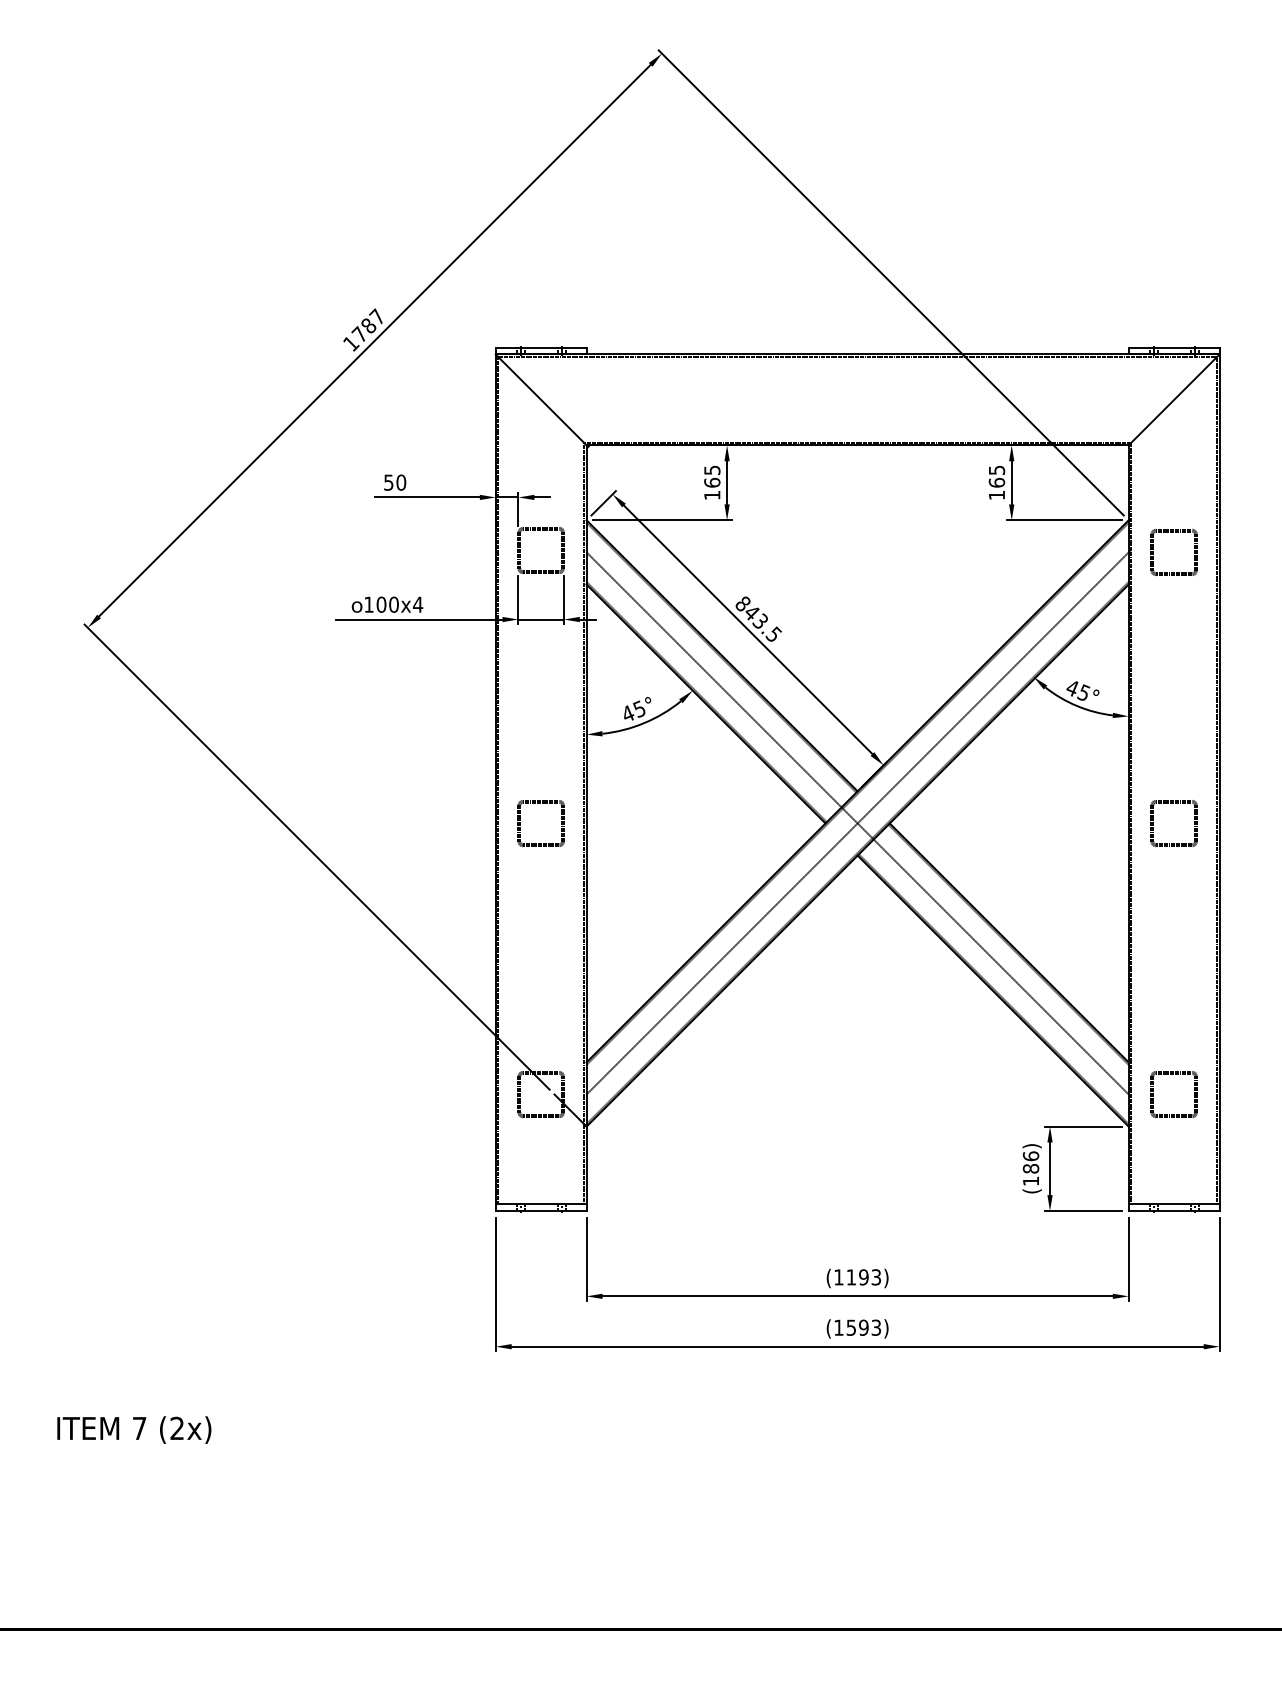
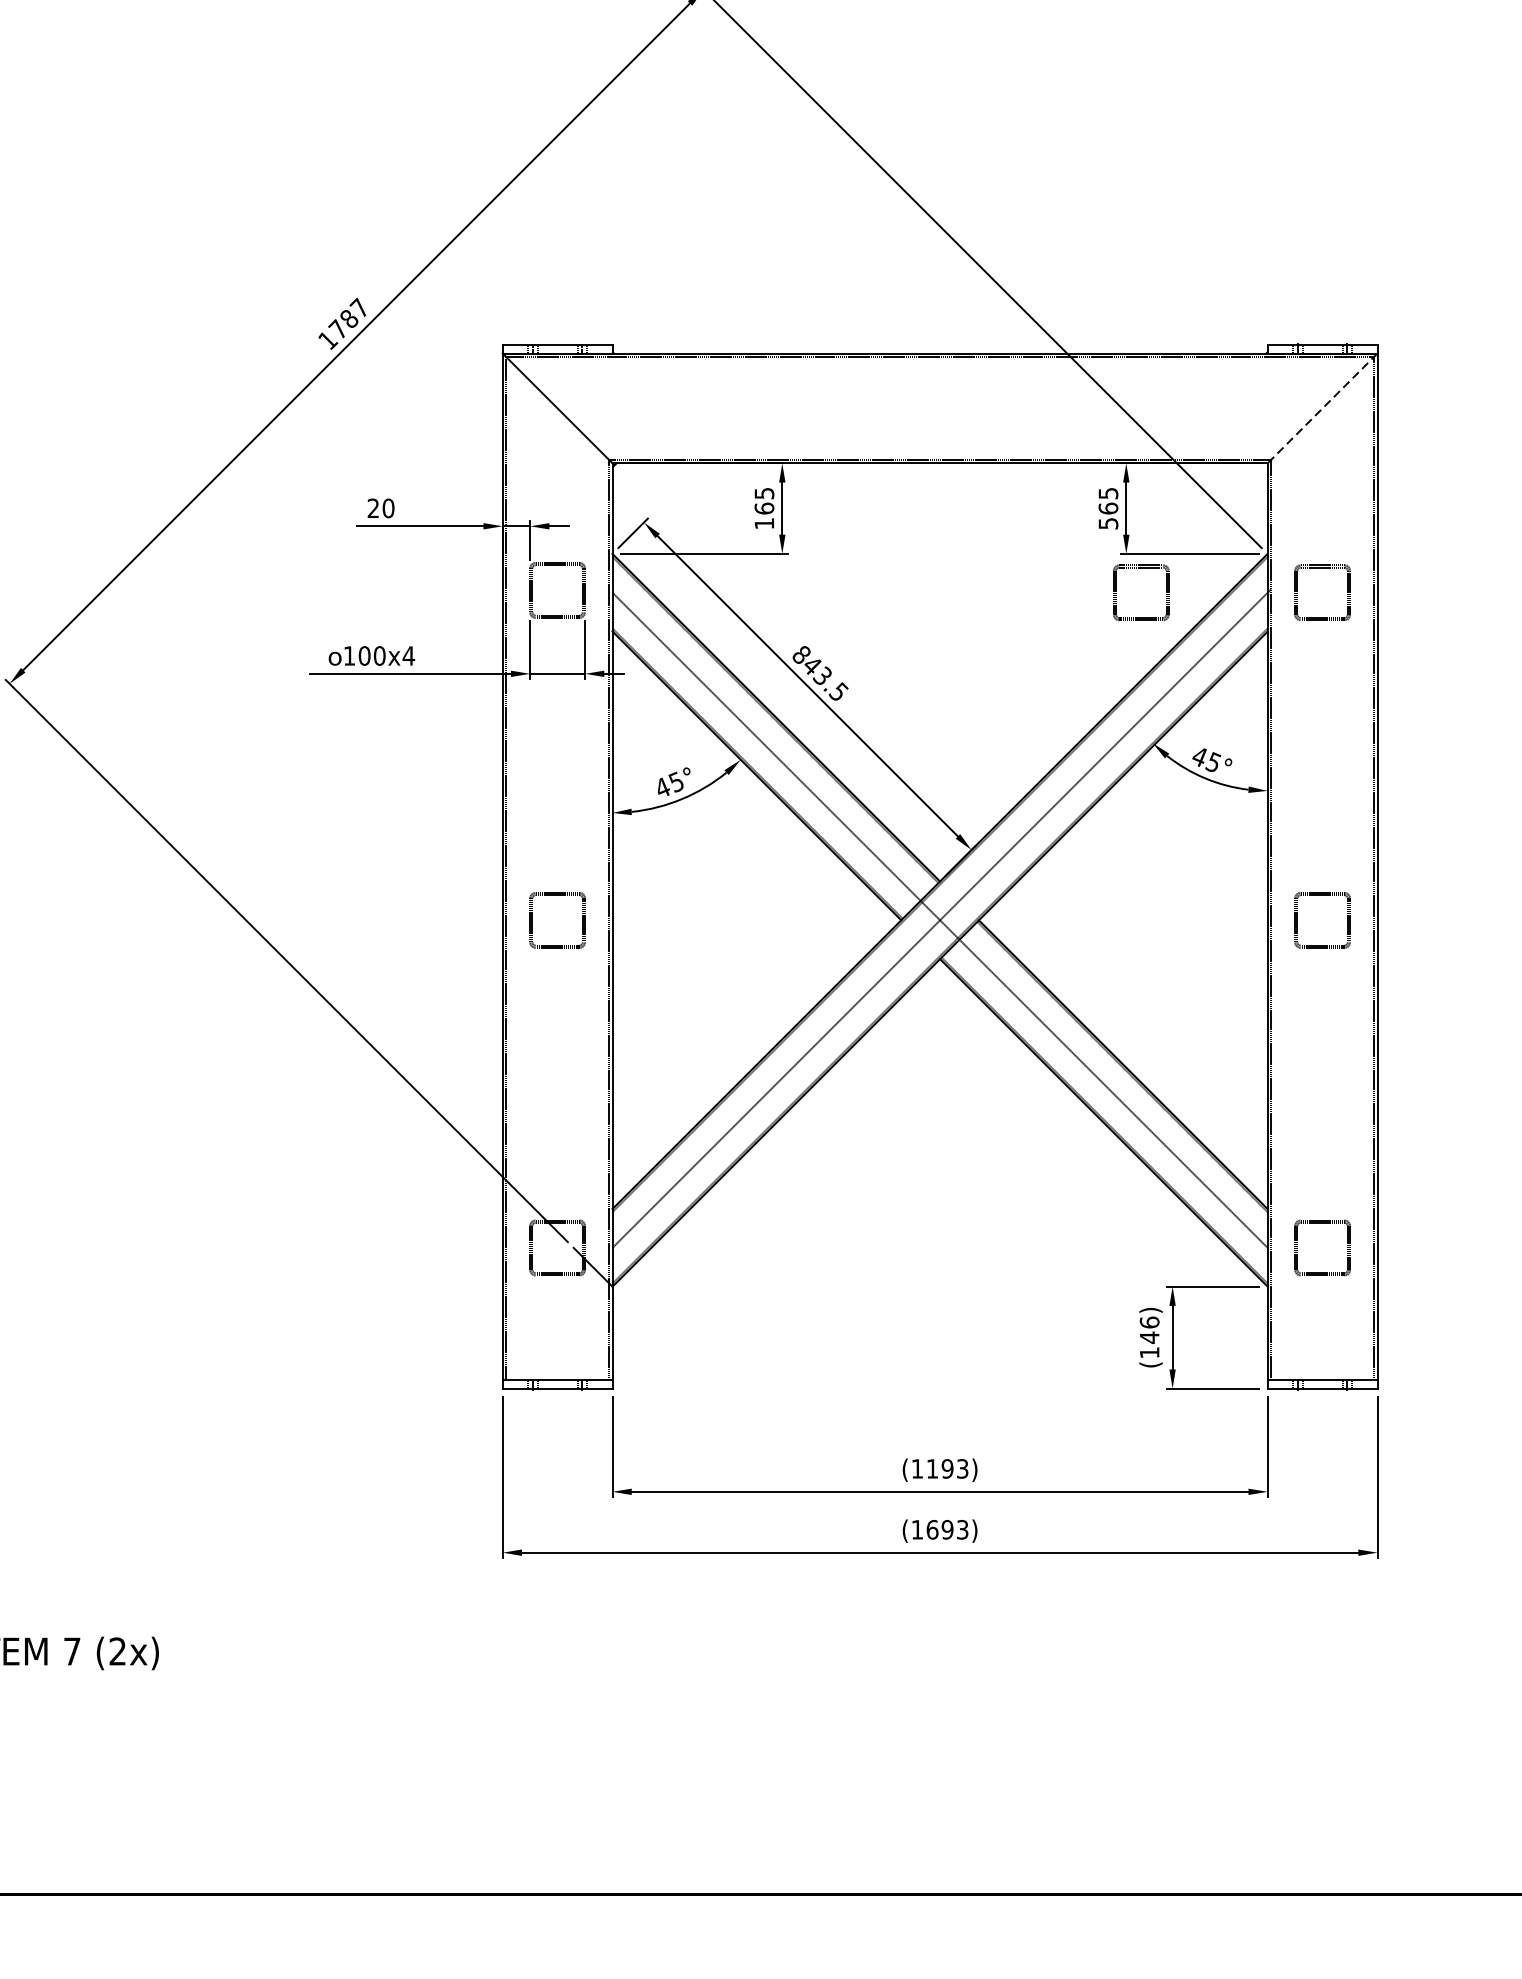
line: (1173, 400) -> (1321, 409), solid -> dashed
text: (388, 482) -> (373, 508), 50 -> 20
text: (997, 494) -> (1109, 522), 165 -> 565
part: (1023, 532) -> (1140, 568), added
text: (1030, 1168) -> (1148, 1337), (186) -> (146)
text: (851, 1327) -> (932, 1529), (1593) -> (1693)

